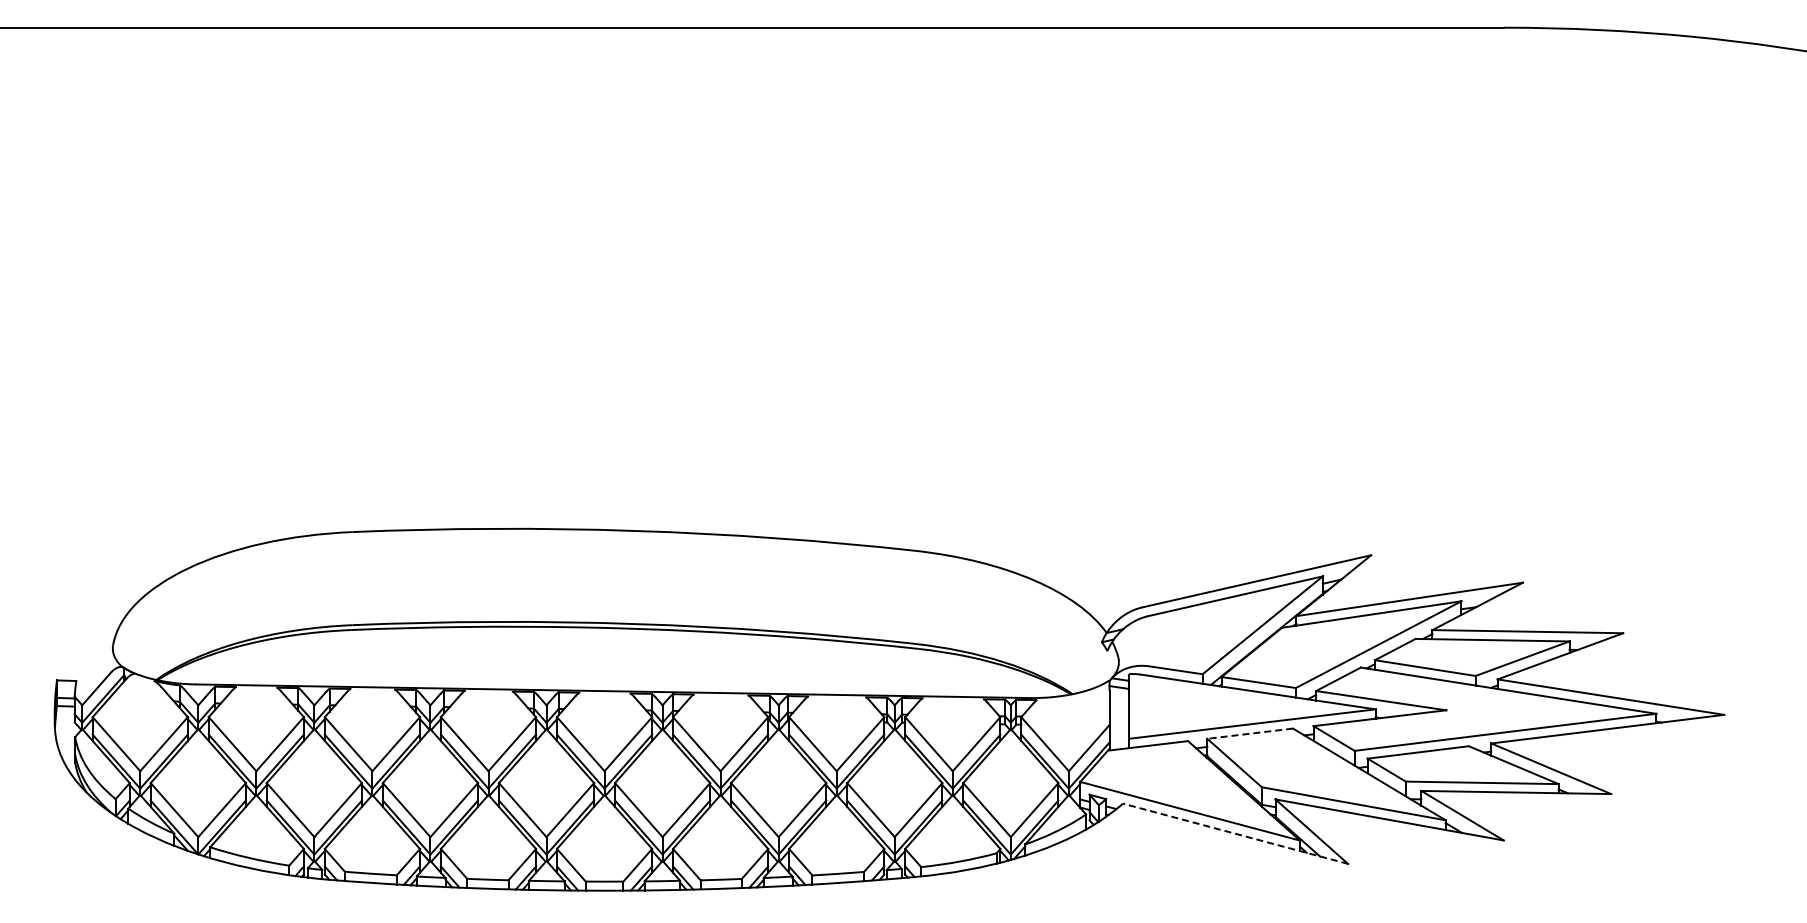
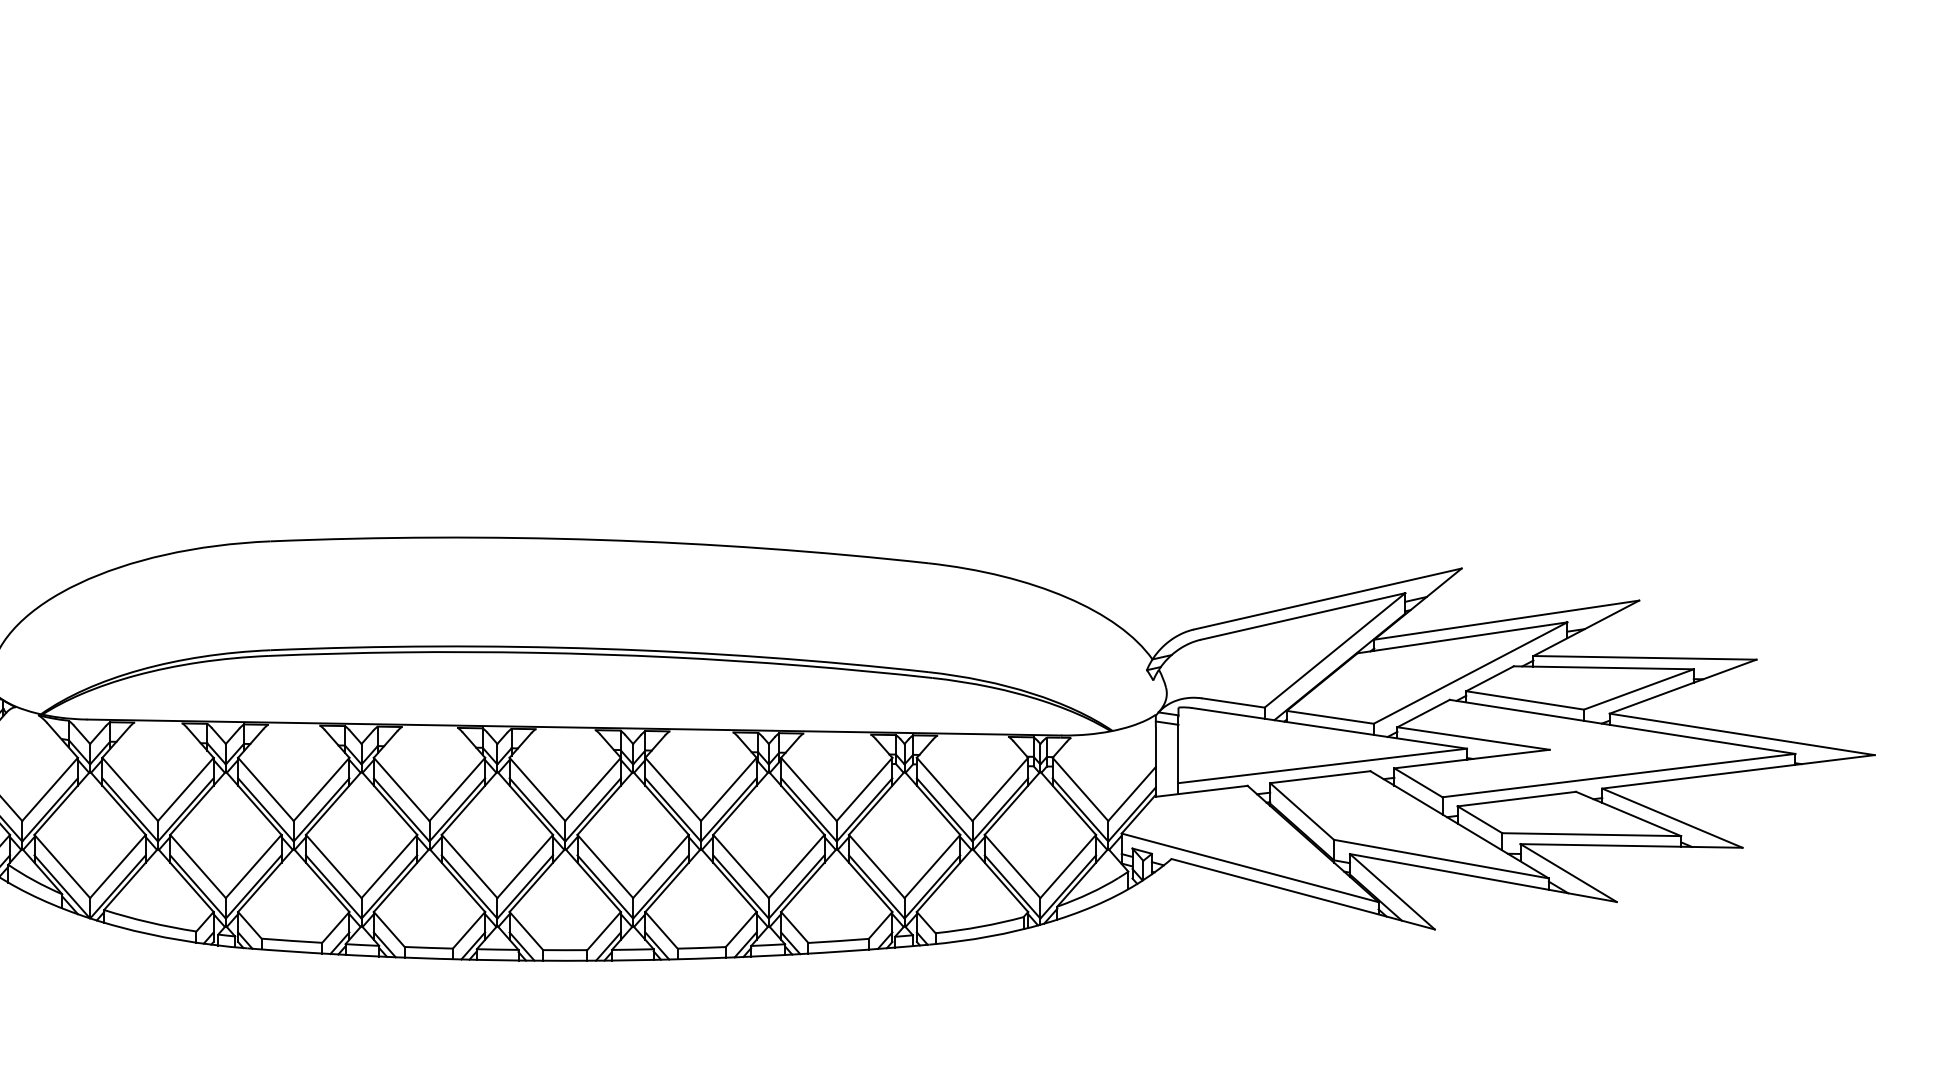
line: (1249, 733) -> (1319, 776), dashed -> solid
line: (1235, 833) -> (1303, 893), dashed -> solid

